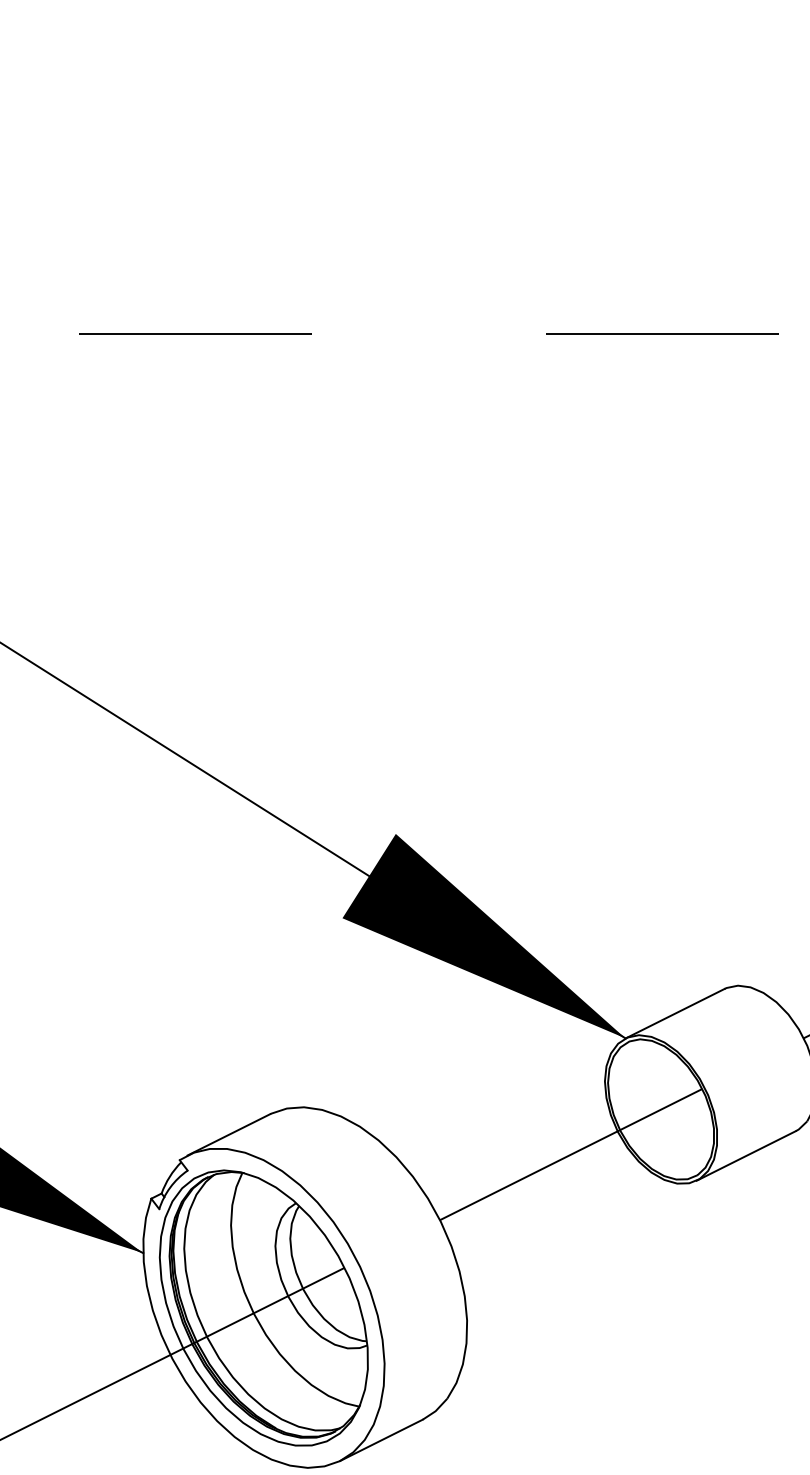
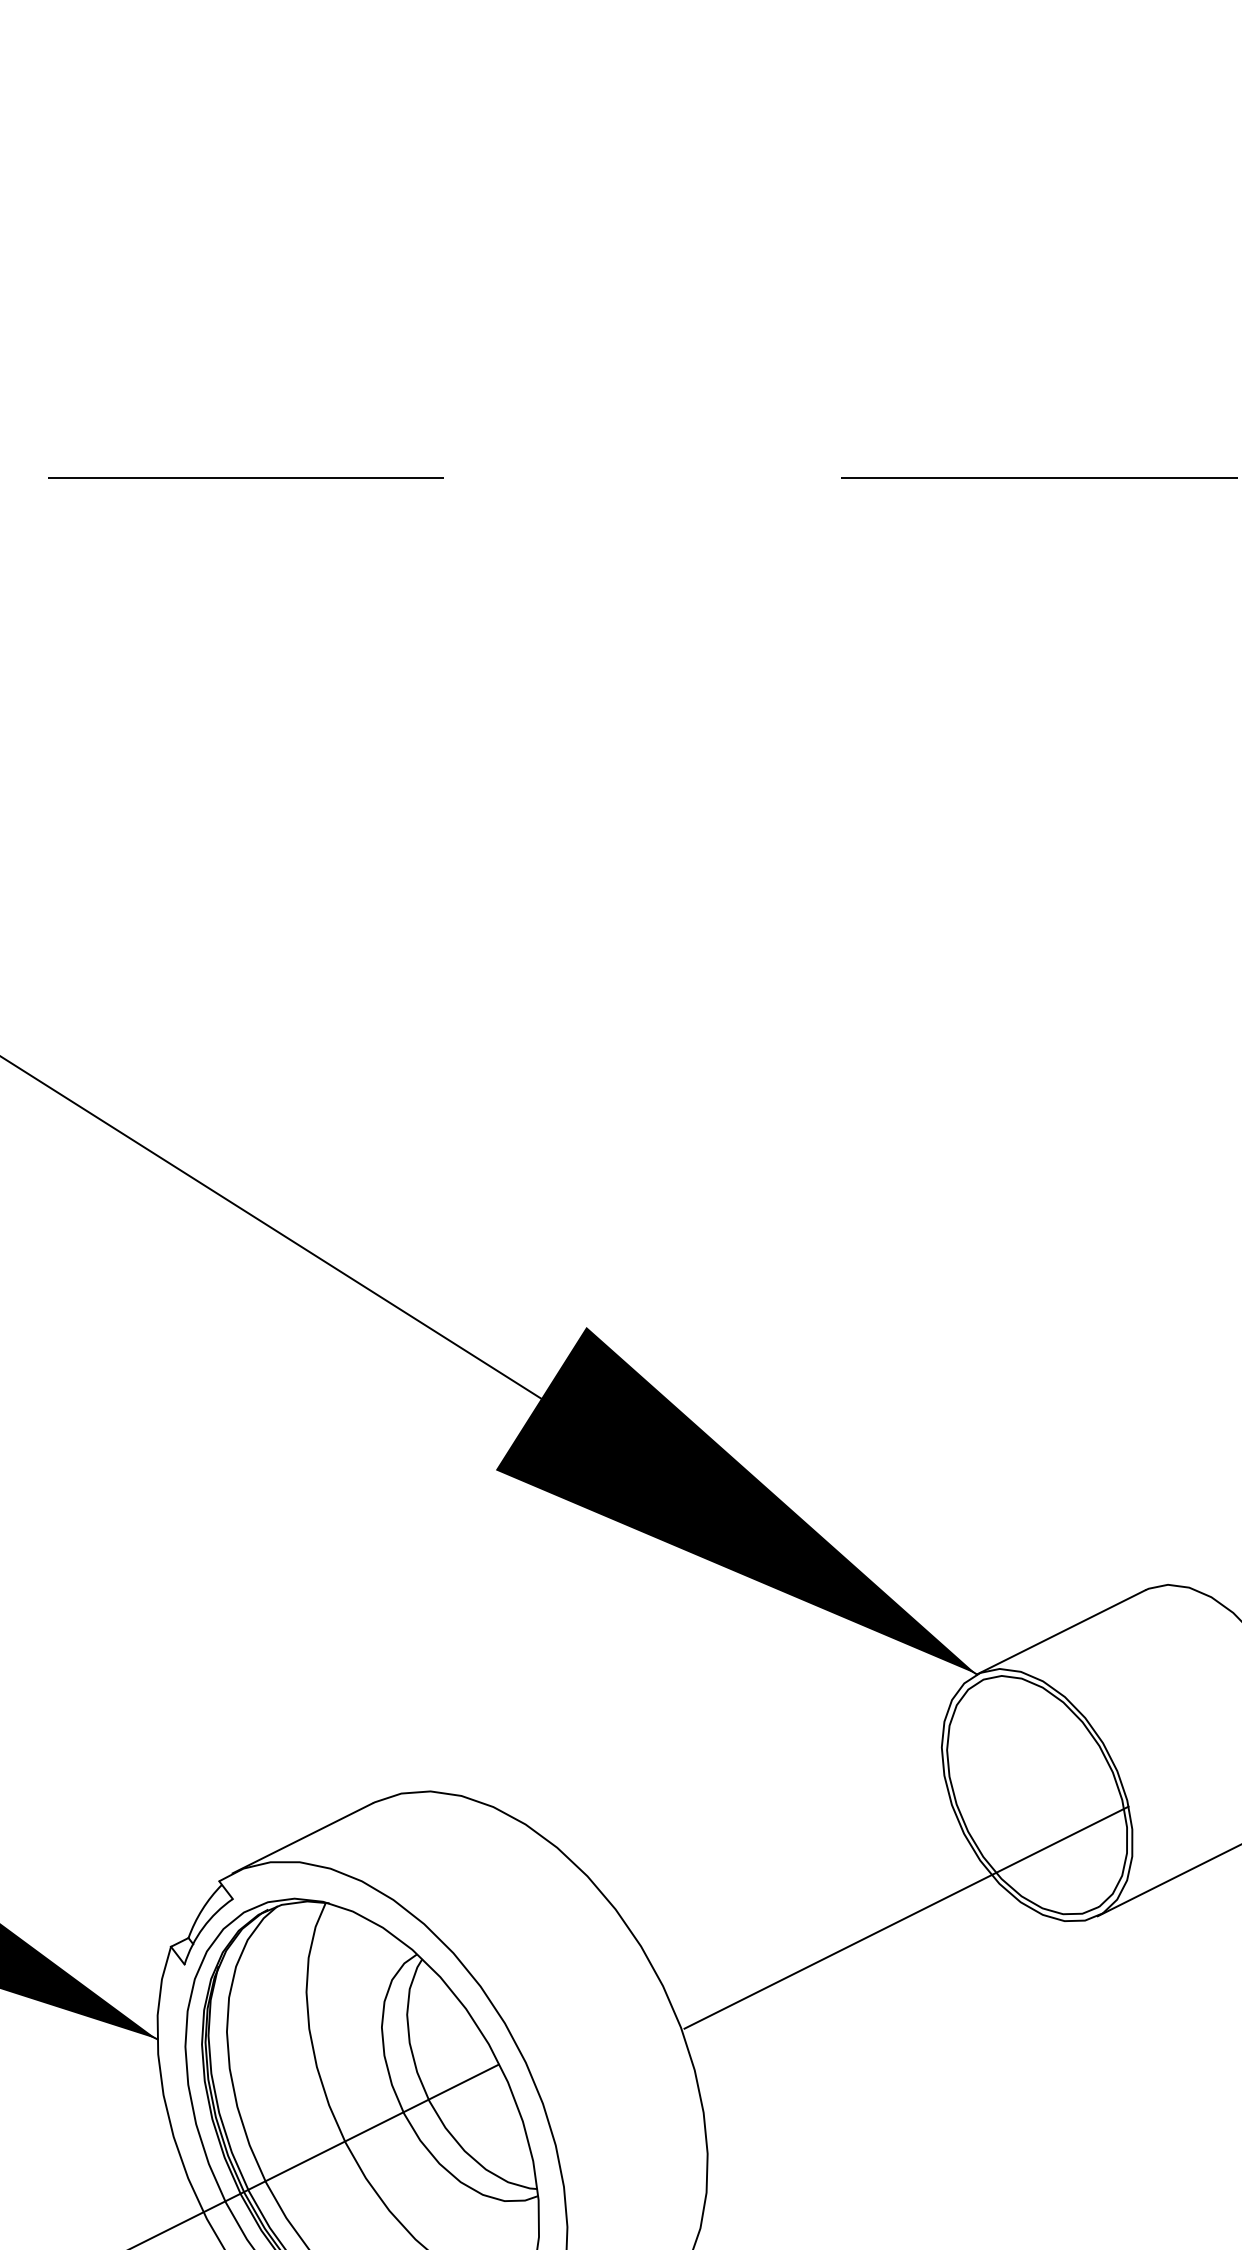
line: (571, 1154) -> (907, 1917), moved

